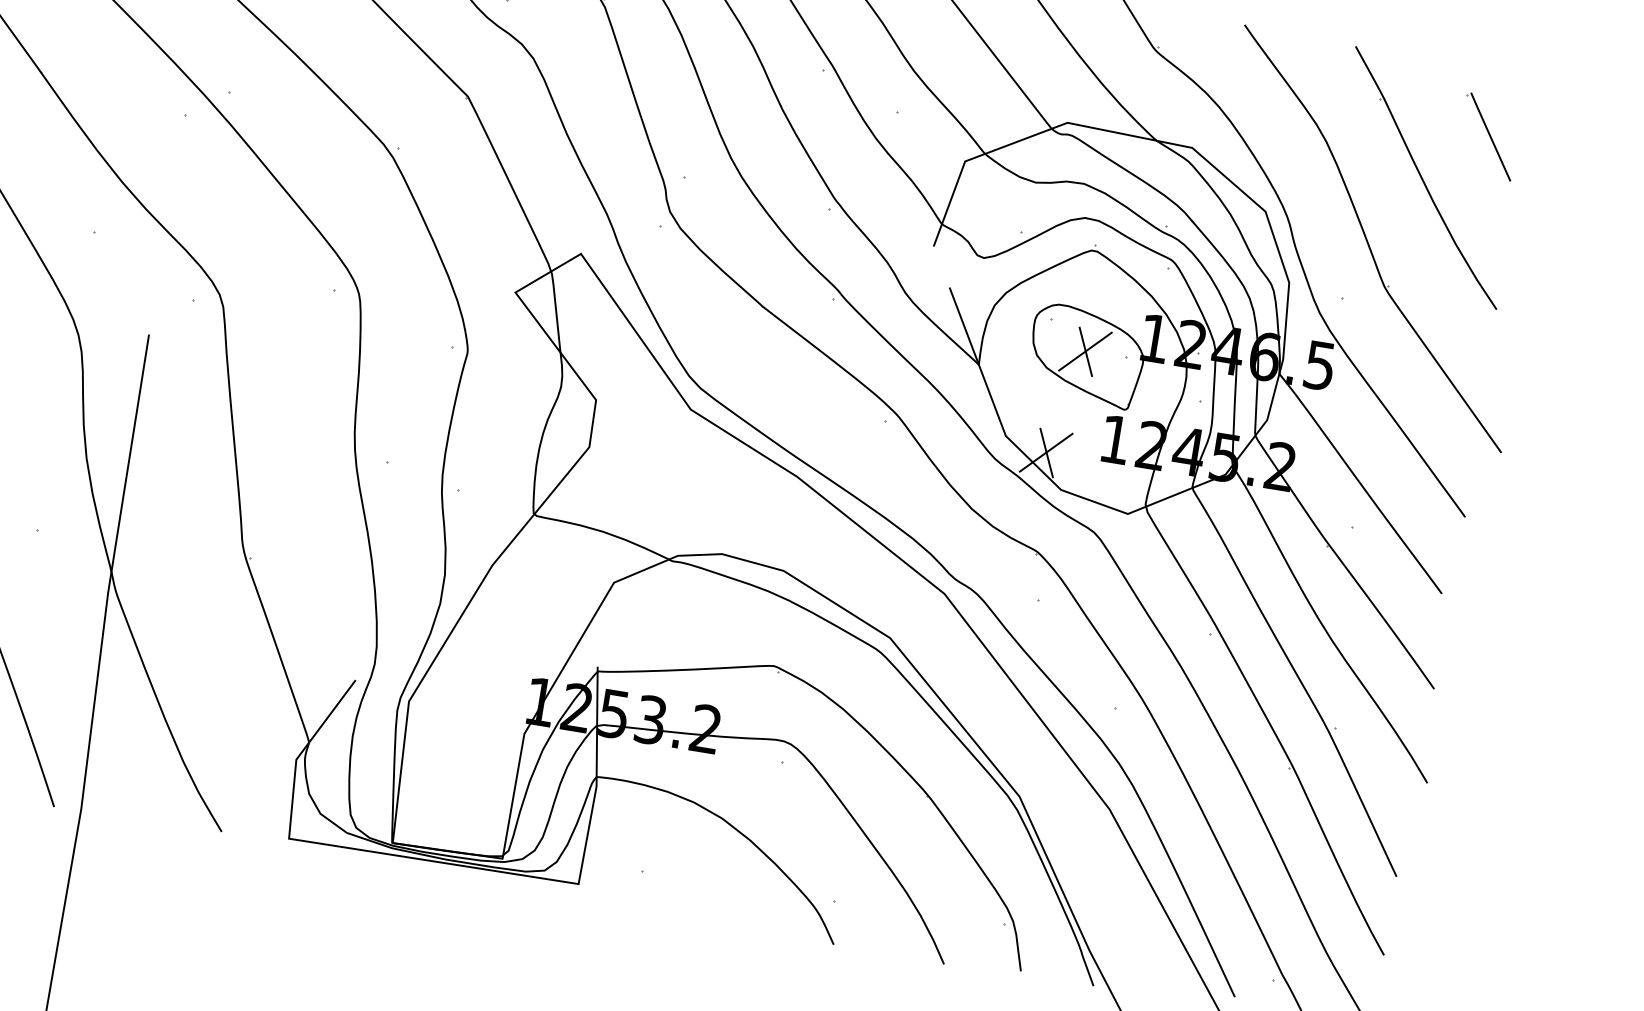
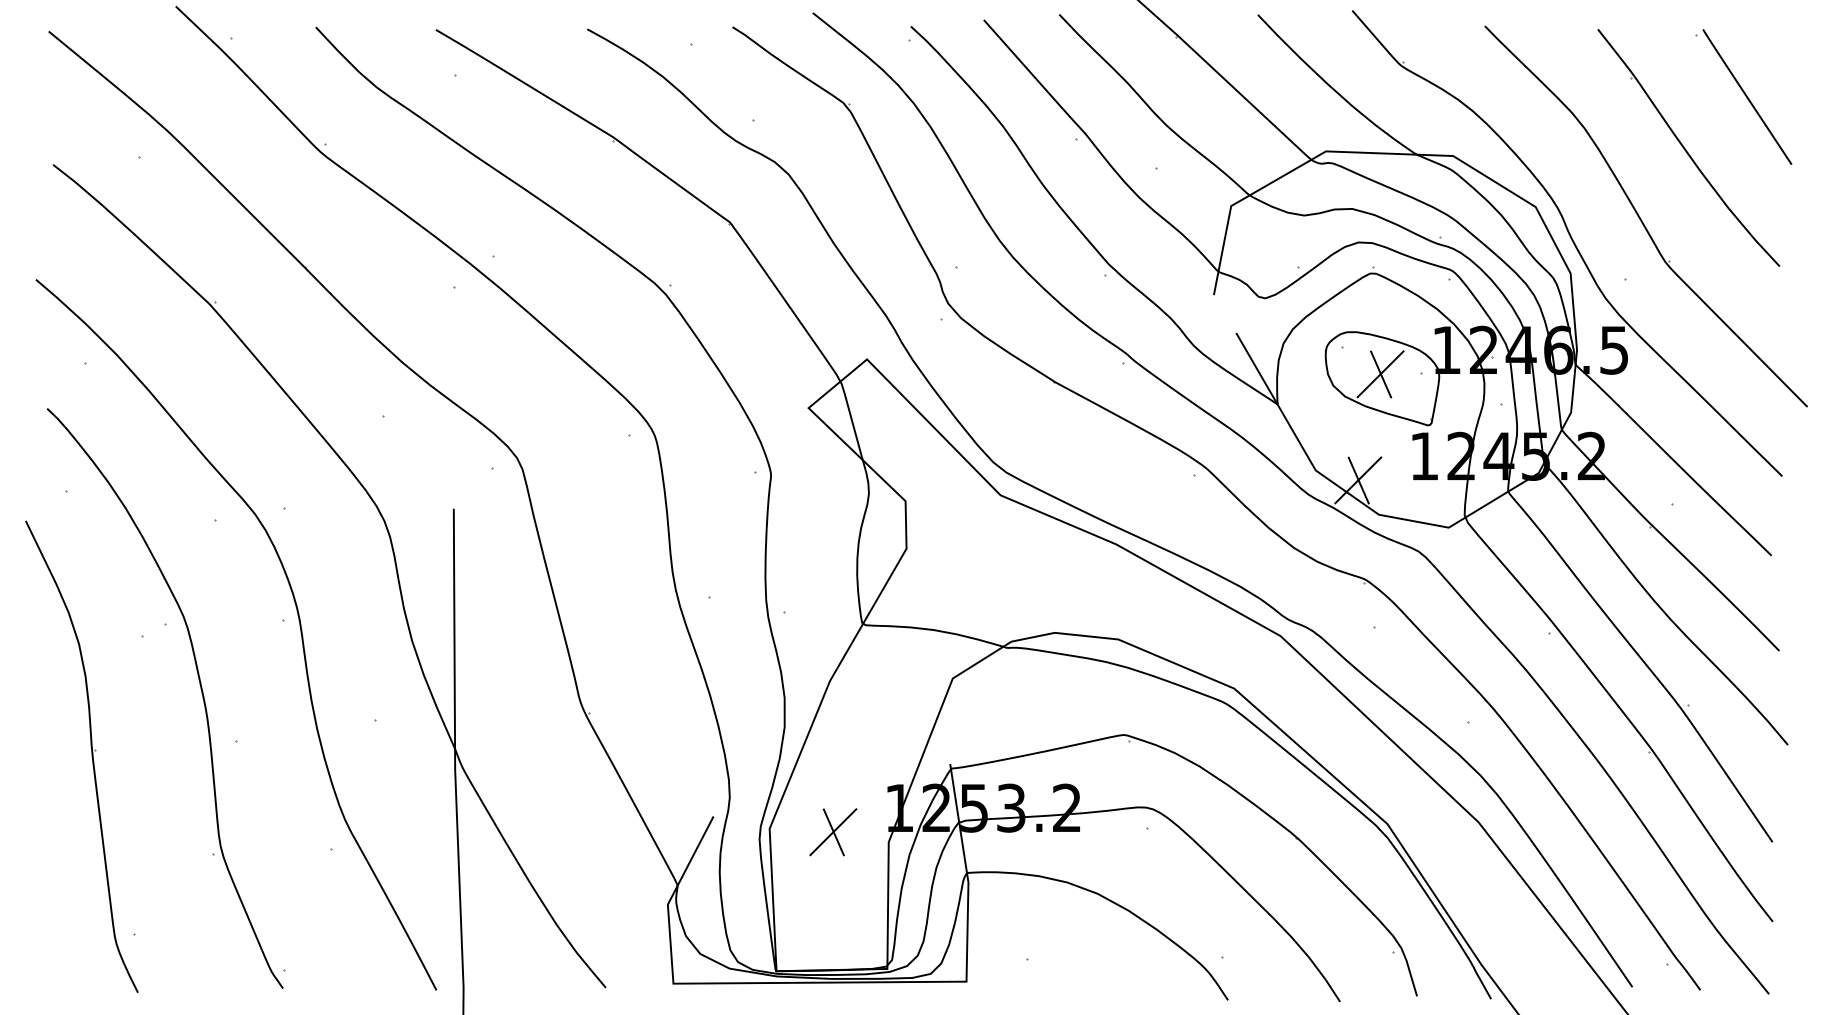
part: (1488, 136) -> (1743, 96), size x1.67
part: (471, 715) -> (833, 832), added

